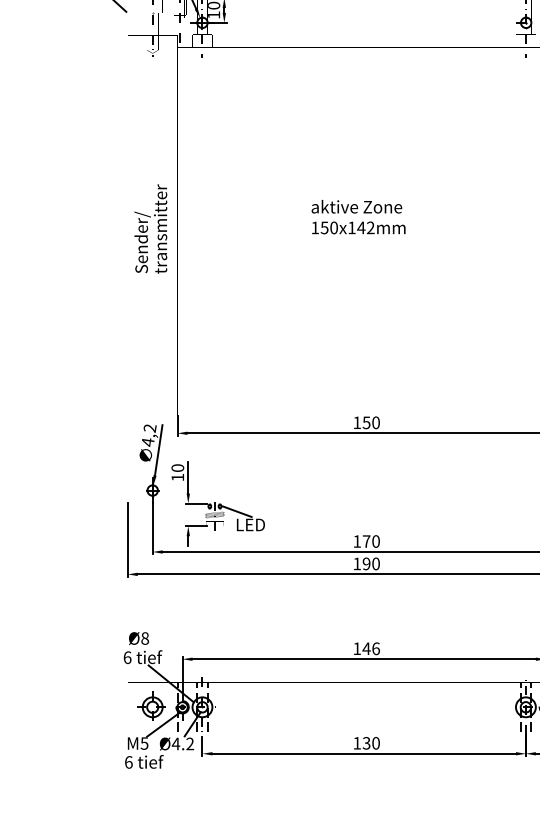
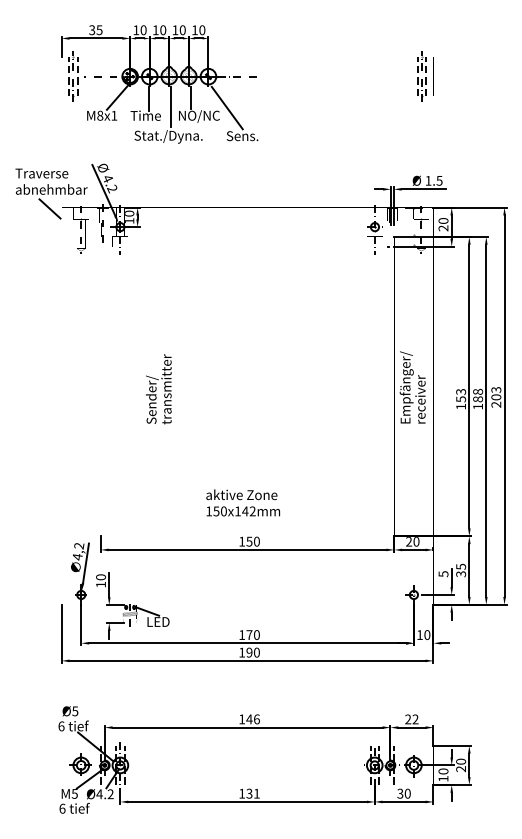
text: (358, 216) -> (243, 502), moved
text: (150, 229) -> (158, 389), moved
text: (145, 638) -> (75, 711), Ø8 -> Ø5
text: (375, 743) -> (256, 793), 130 -> 131

